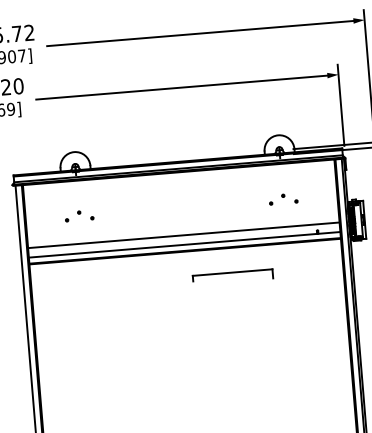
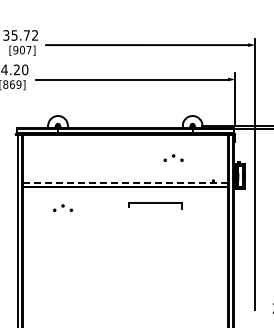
part: (283, 198) -> (173, 157), moved
part: (78, 215) -> (62, 207), moved
line: (184, 235) -> (125, 176), removed
line: (184, 244) -> (125, 182), solid -> dashed

